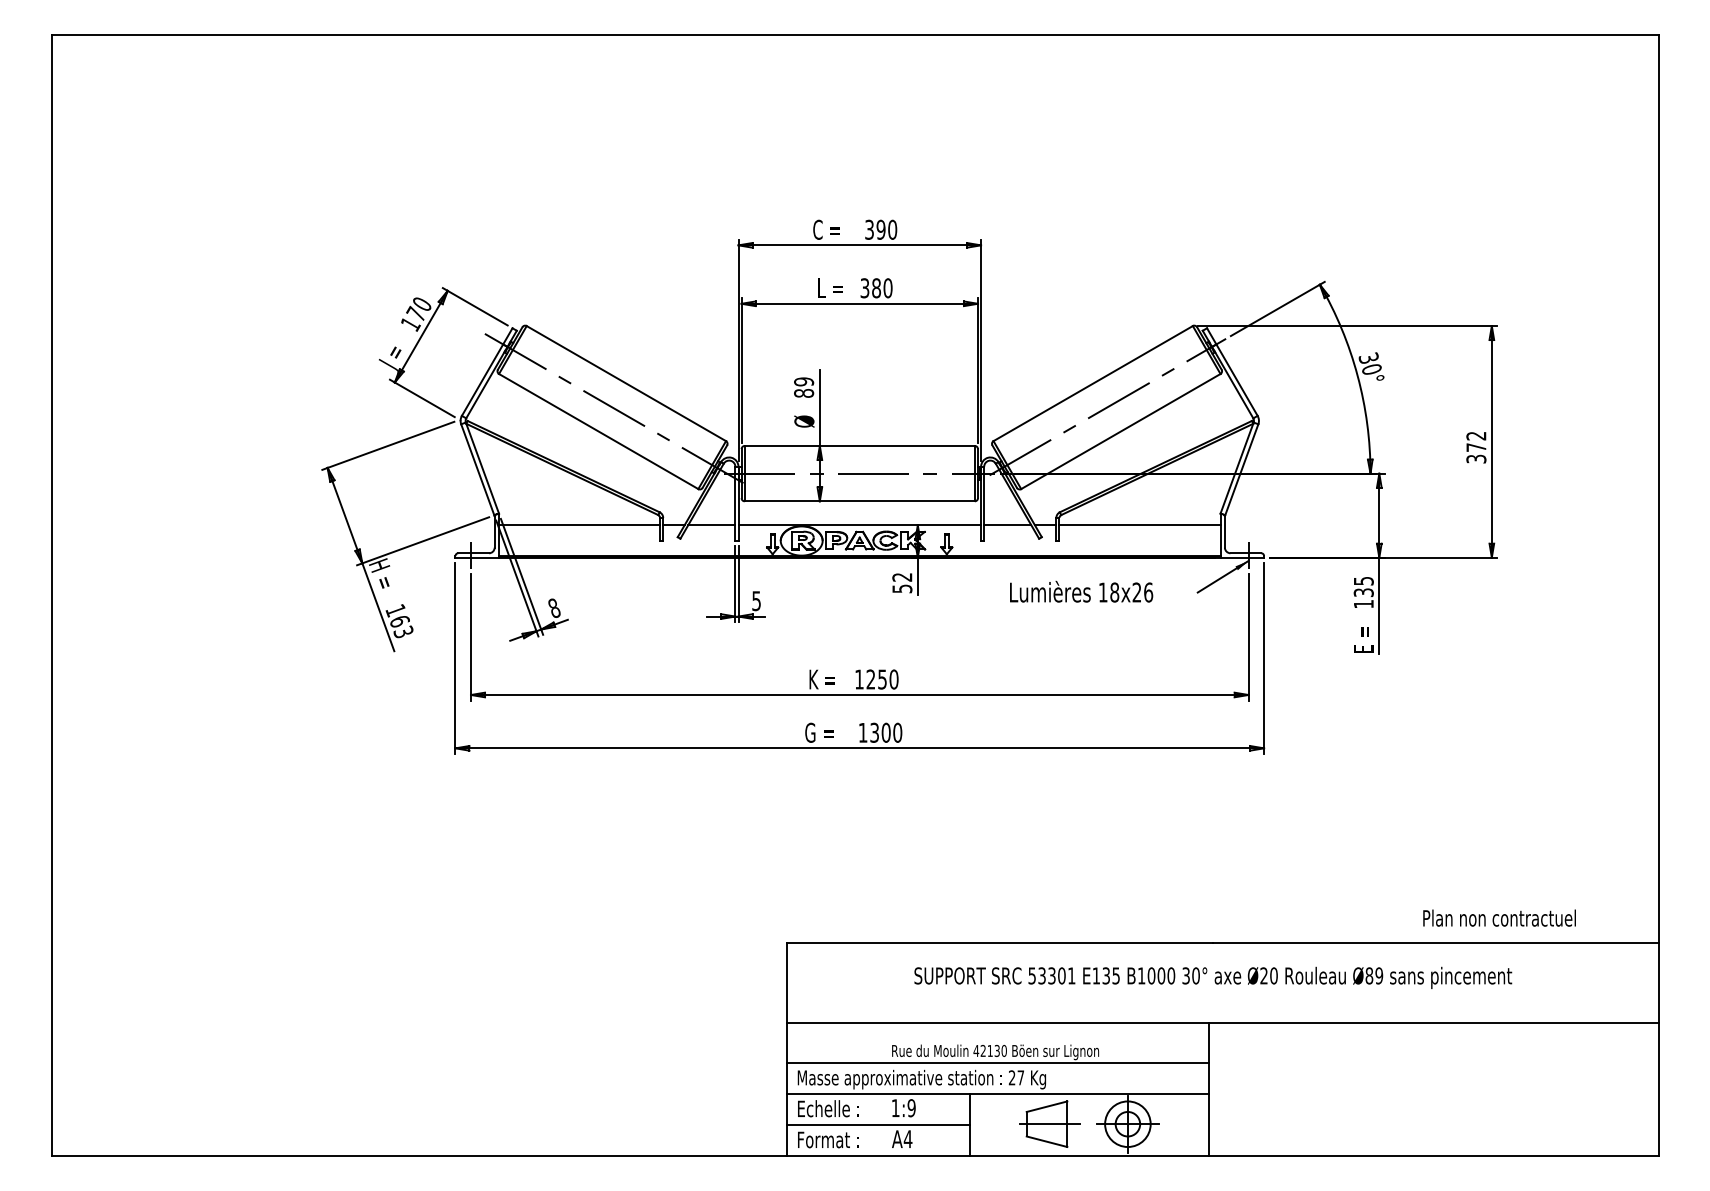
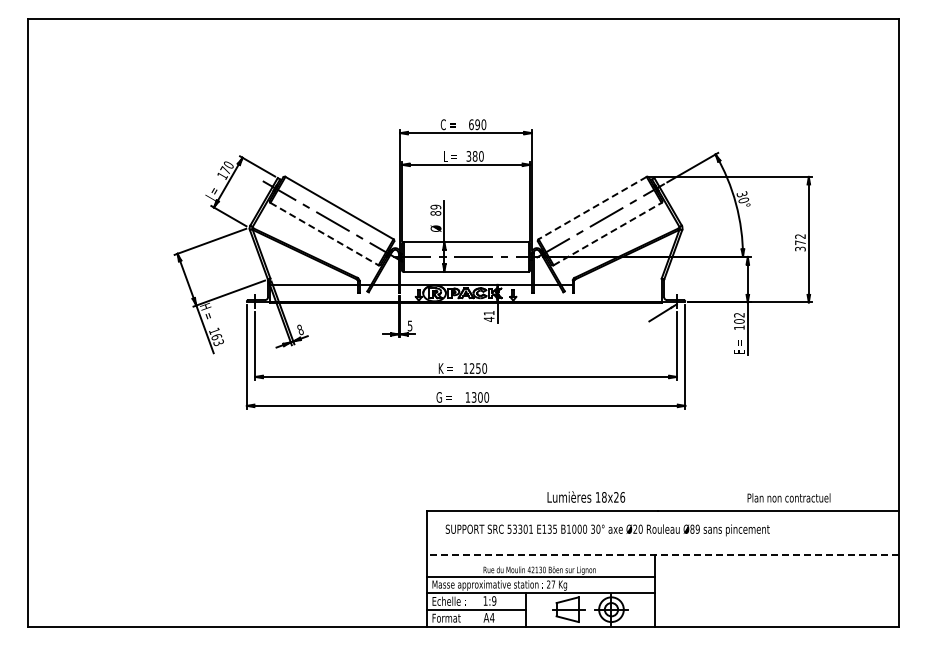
text: (869, 229) -> (471, 124), 390 -> 690
line: (1092, 384) -> (592, 208), solid -> dashed
line: (1122, 430) -> (608, 233), solid -> dashed
line: (598, 432) -> (324, 234), solid -> dashed
line: (1139, 524) -> (617, 284), removed
text: (901, 583) -> (488, 316), 52 -> 41
text: (1363, 587) -> (739, 318), 135 -> 102
text: (1081, 590) -> (586, 496), moved
text: (1498, 917) -> (788, 497), moved
text: (1212, 978) -> (607, 530), moved
line: (1221, 1022) -> (662, 554), solid -> dashed

